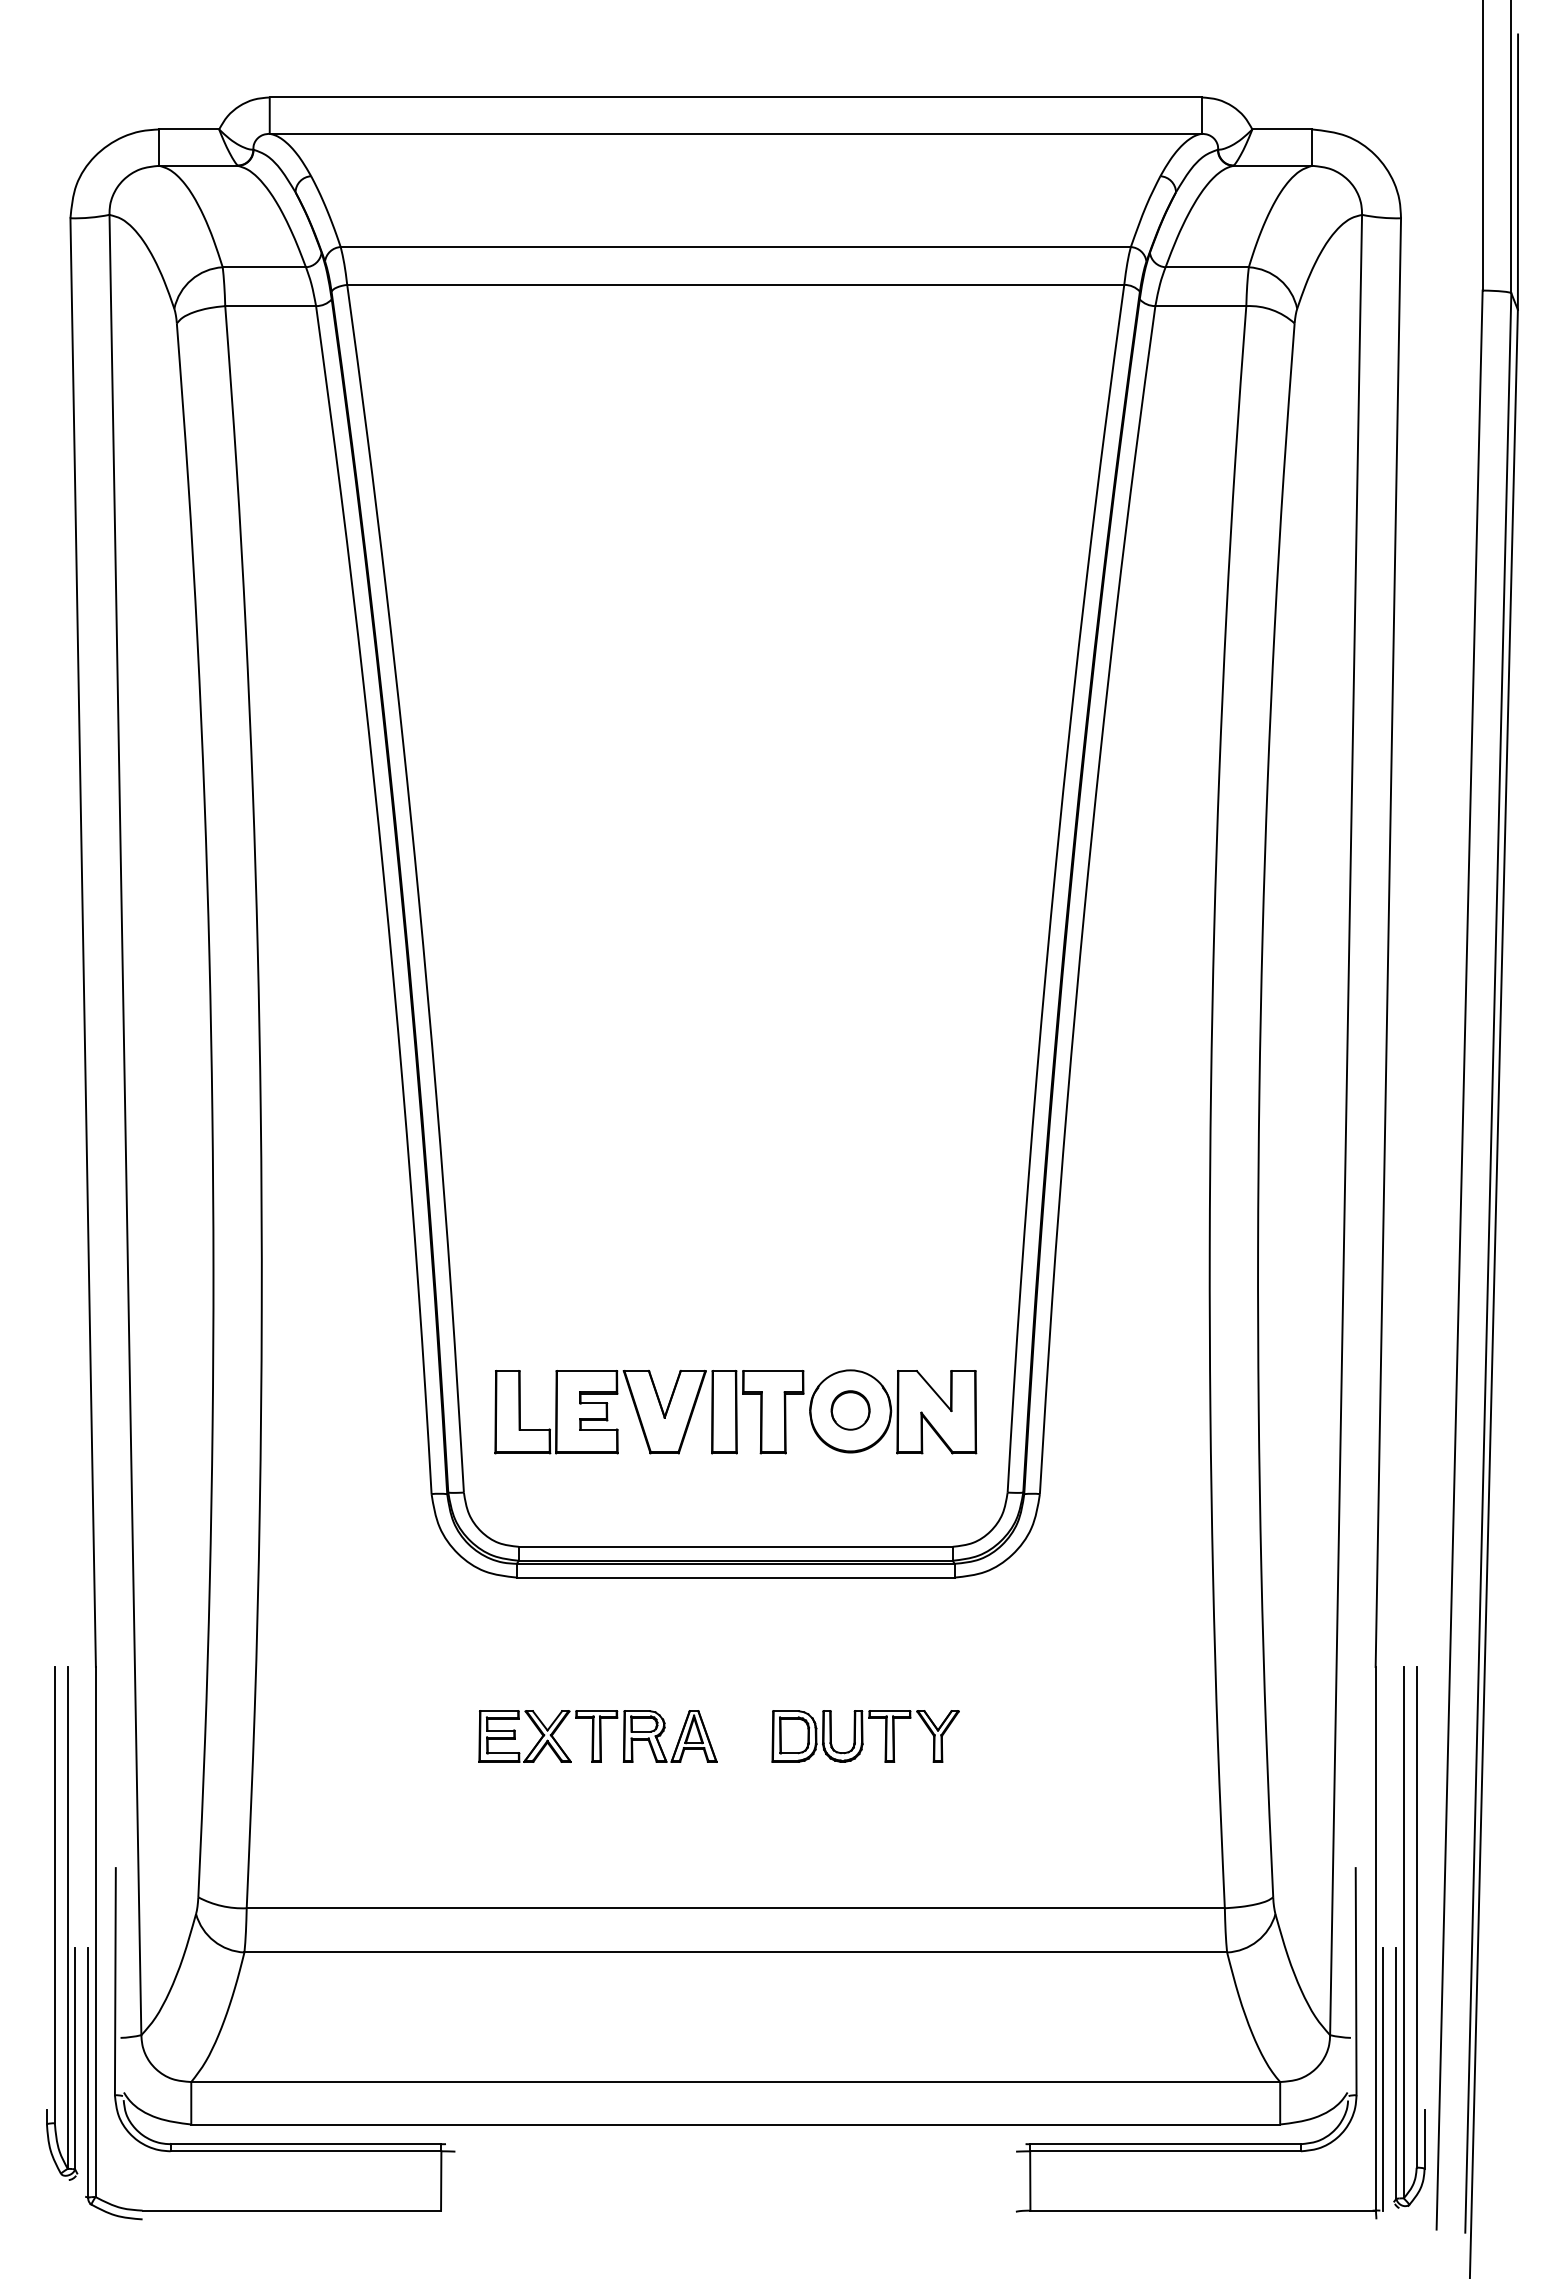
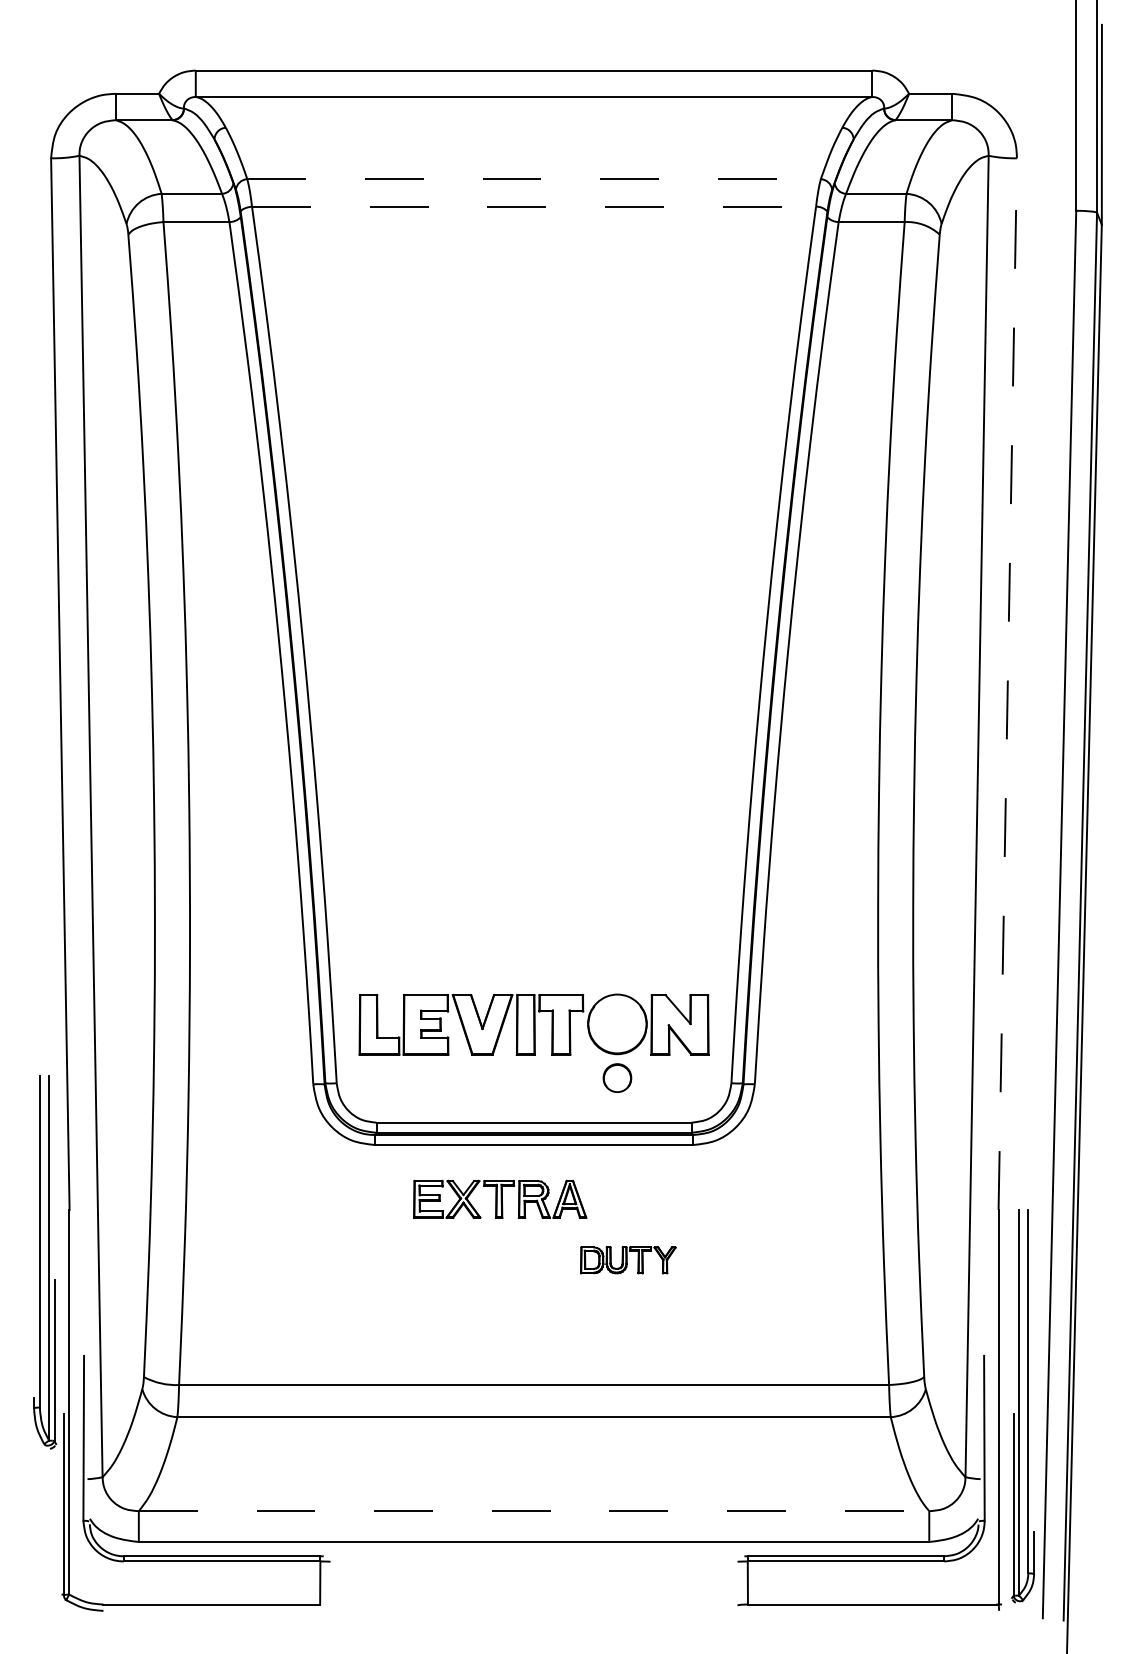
line: (736, 247) -> (534, 179), solid -> dashed
line: (735, 284) -> (533, 206), solid -> dashed
line: (1388, 942) -> (1007, 683), solid -> dashed
part: (850, 1410) -> (617, 1078), moved
part: (597, 1736) -> (499, 1199), moved
part: (865, 1736) -> (628, 1260), size x0.7
part: (62, 1923) -> (45, 1262), moved
line: (1383, 2079) -> (1004, 1509), removed
line: (736, 2082) -> (534, 1511), solid -> dashed

